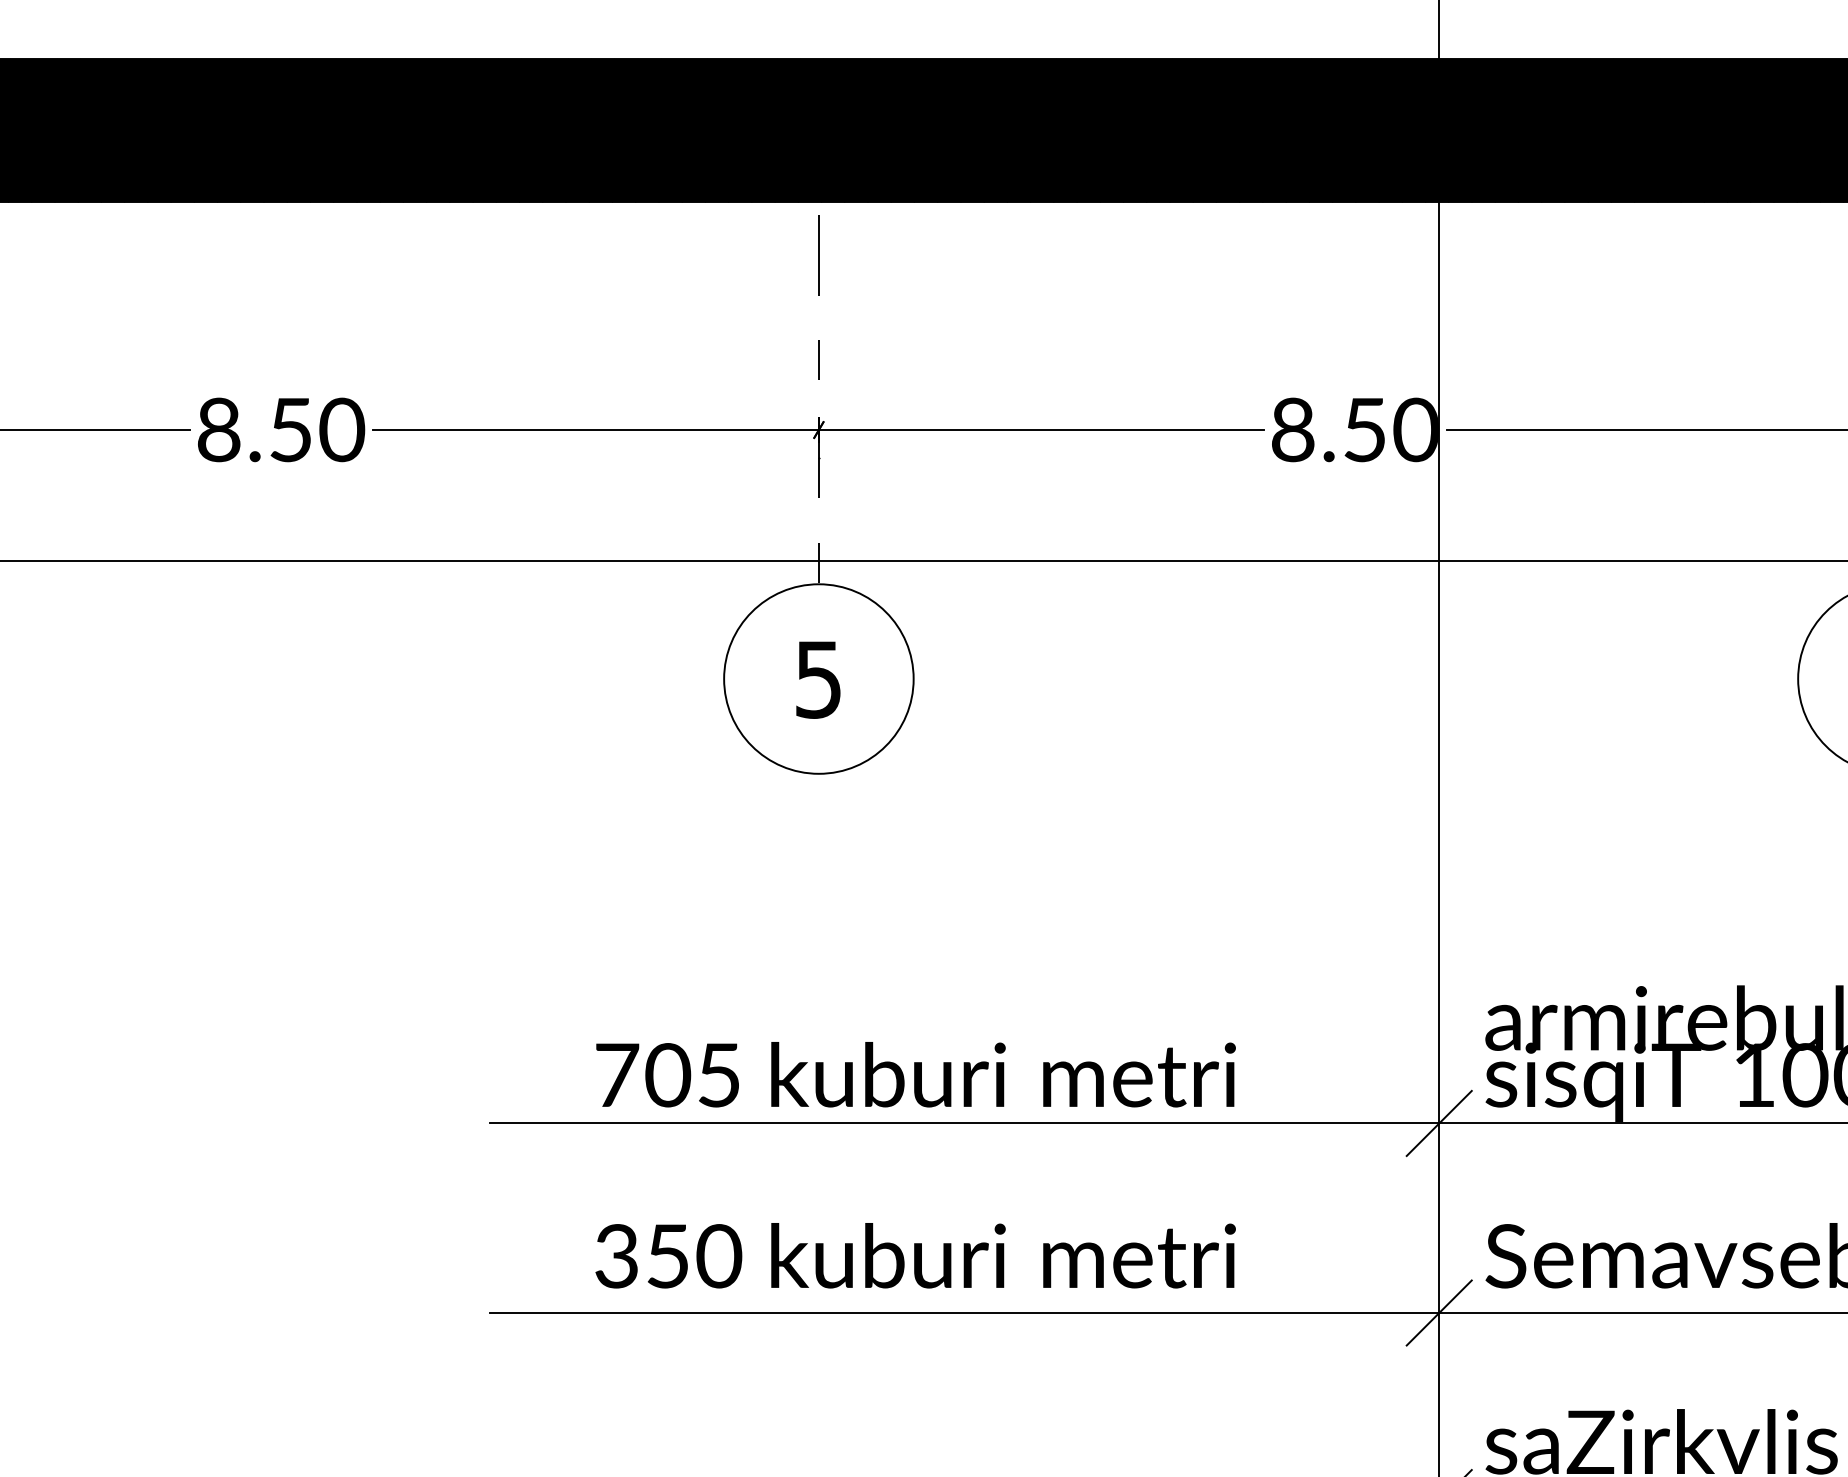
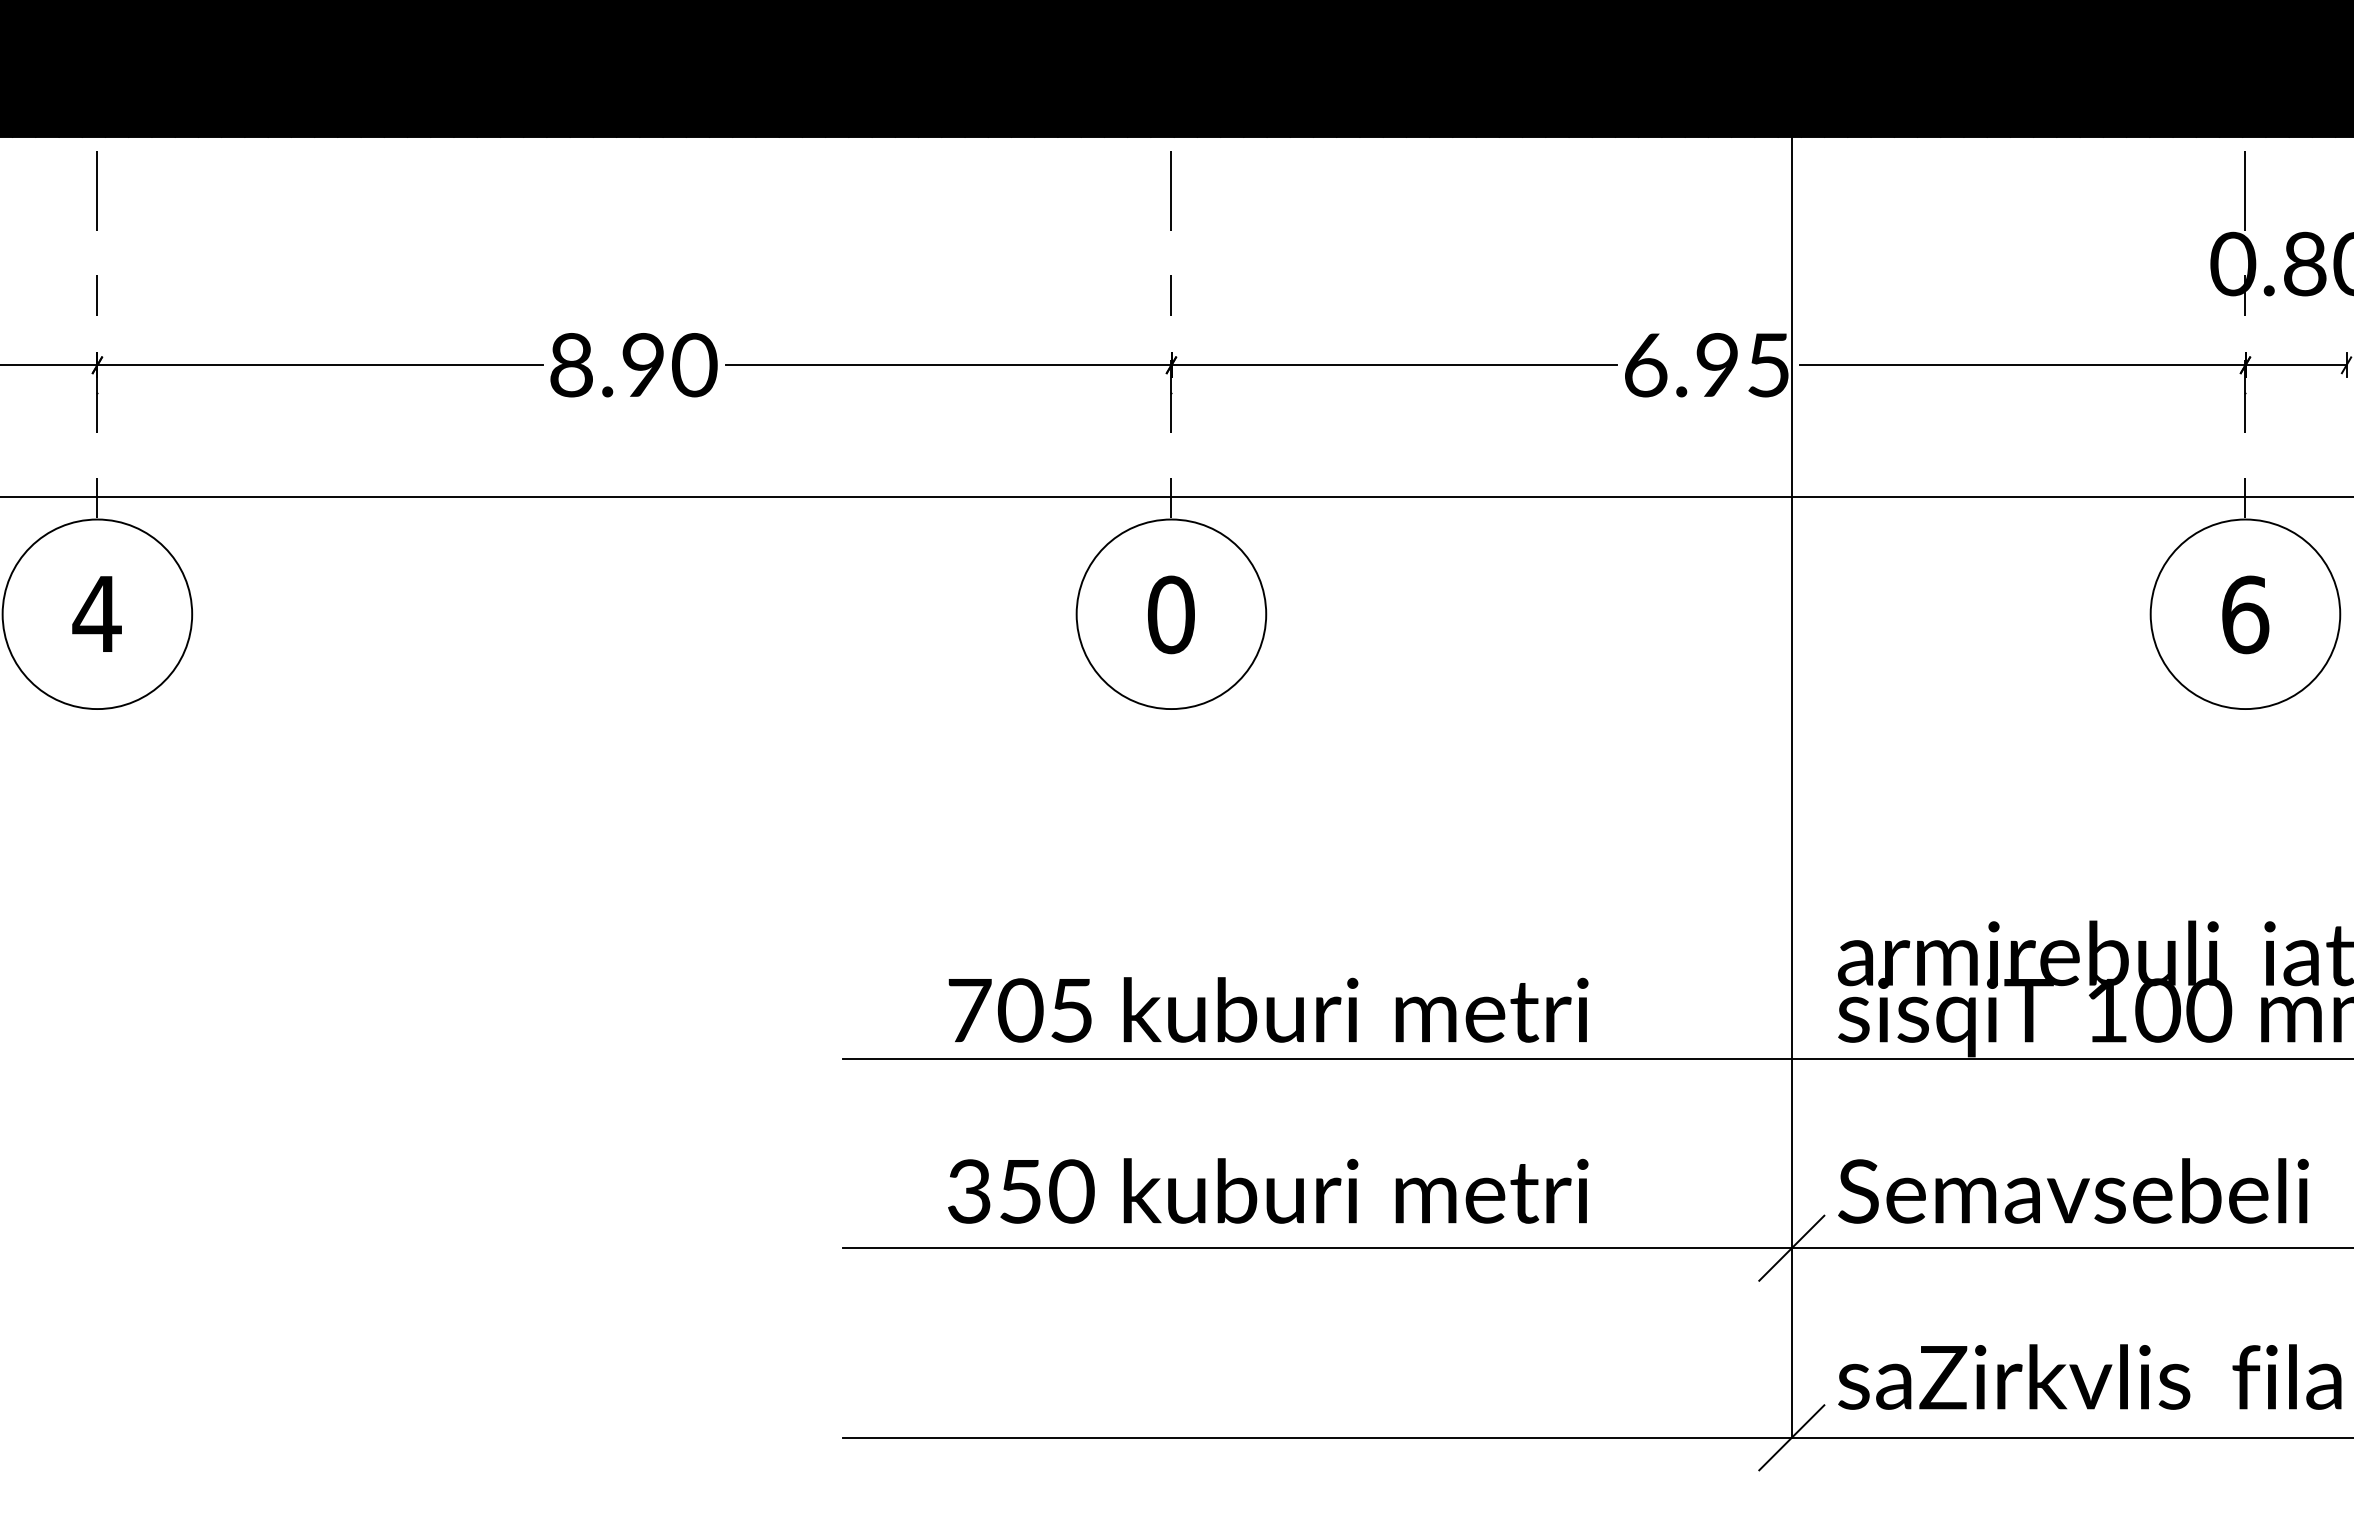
text: (289, 430) -> (642, 365), 8.50 -> 8.90
text: (1354, 430) -> (1707, 365), 8.50 -> 6.95
text: (817, 679) -> (1170, 614), 5 -> 0
line: (1438, 1123) -> (1791, 1058), removed

